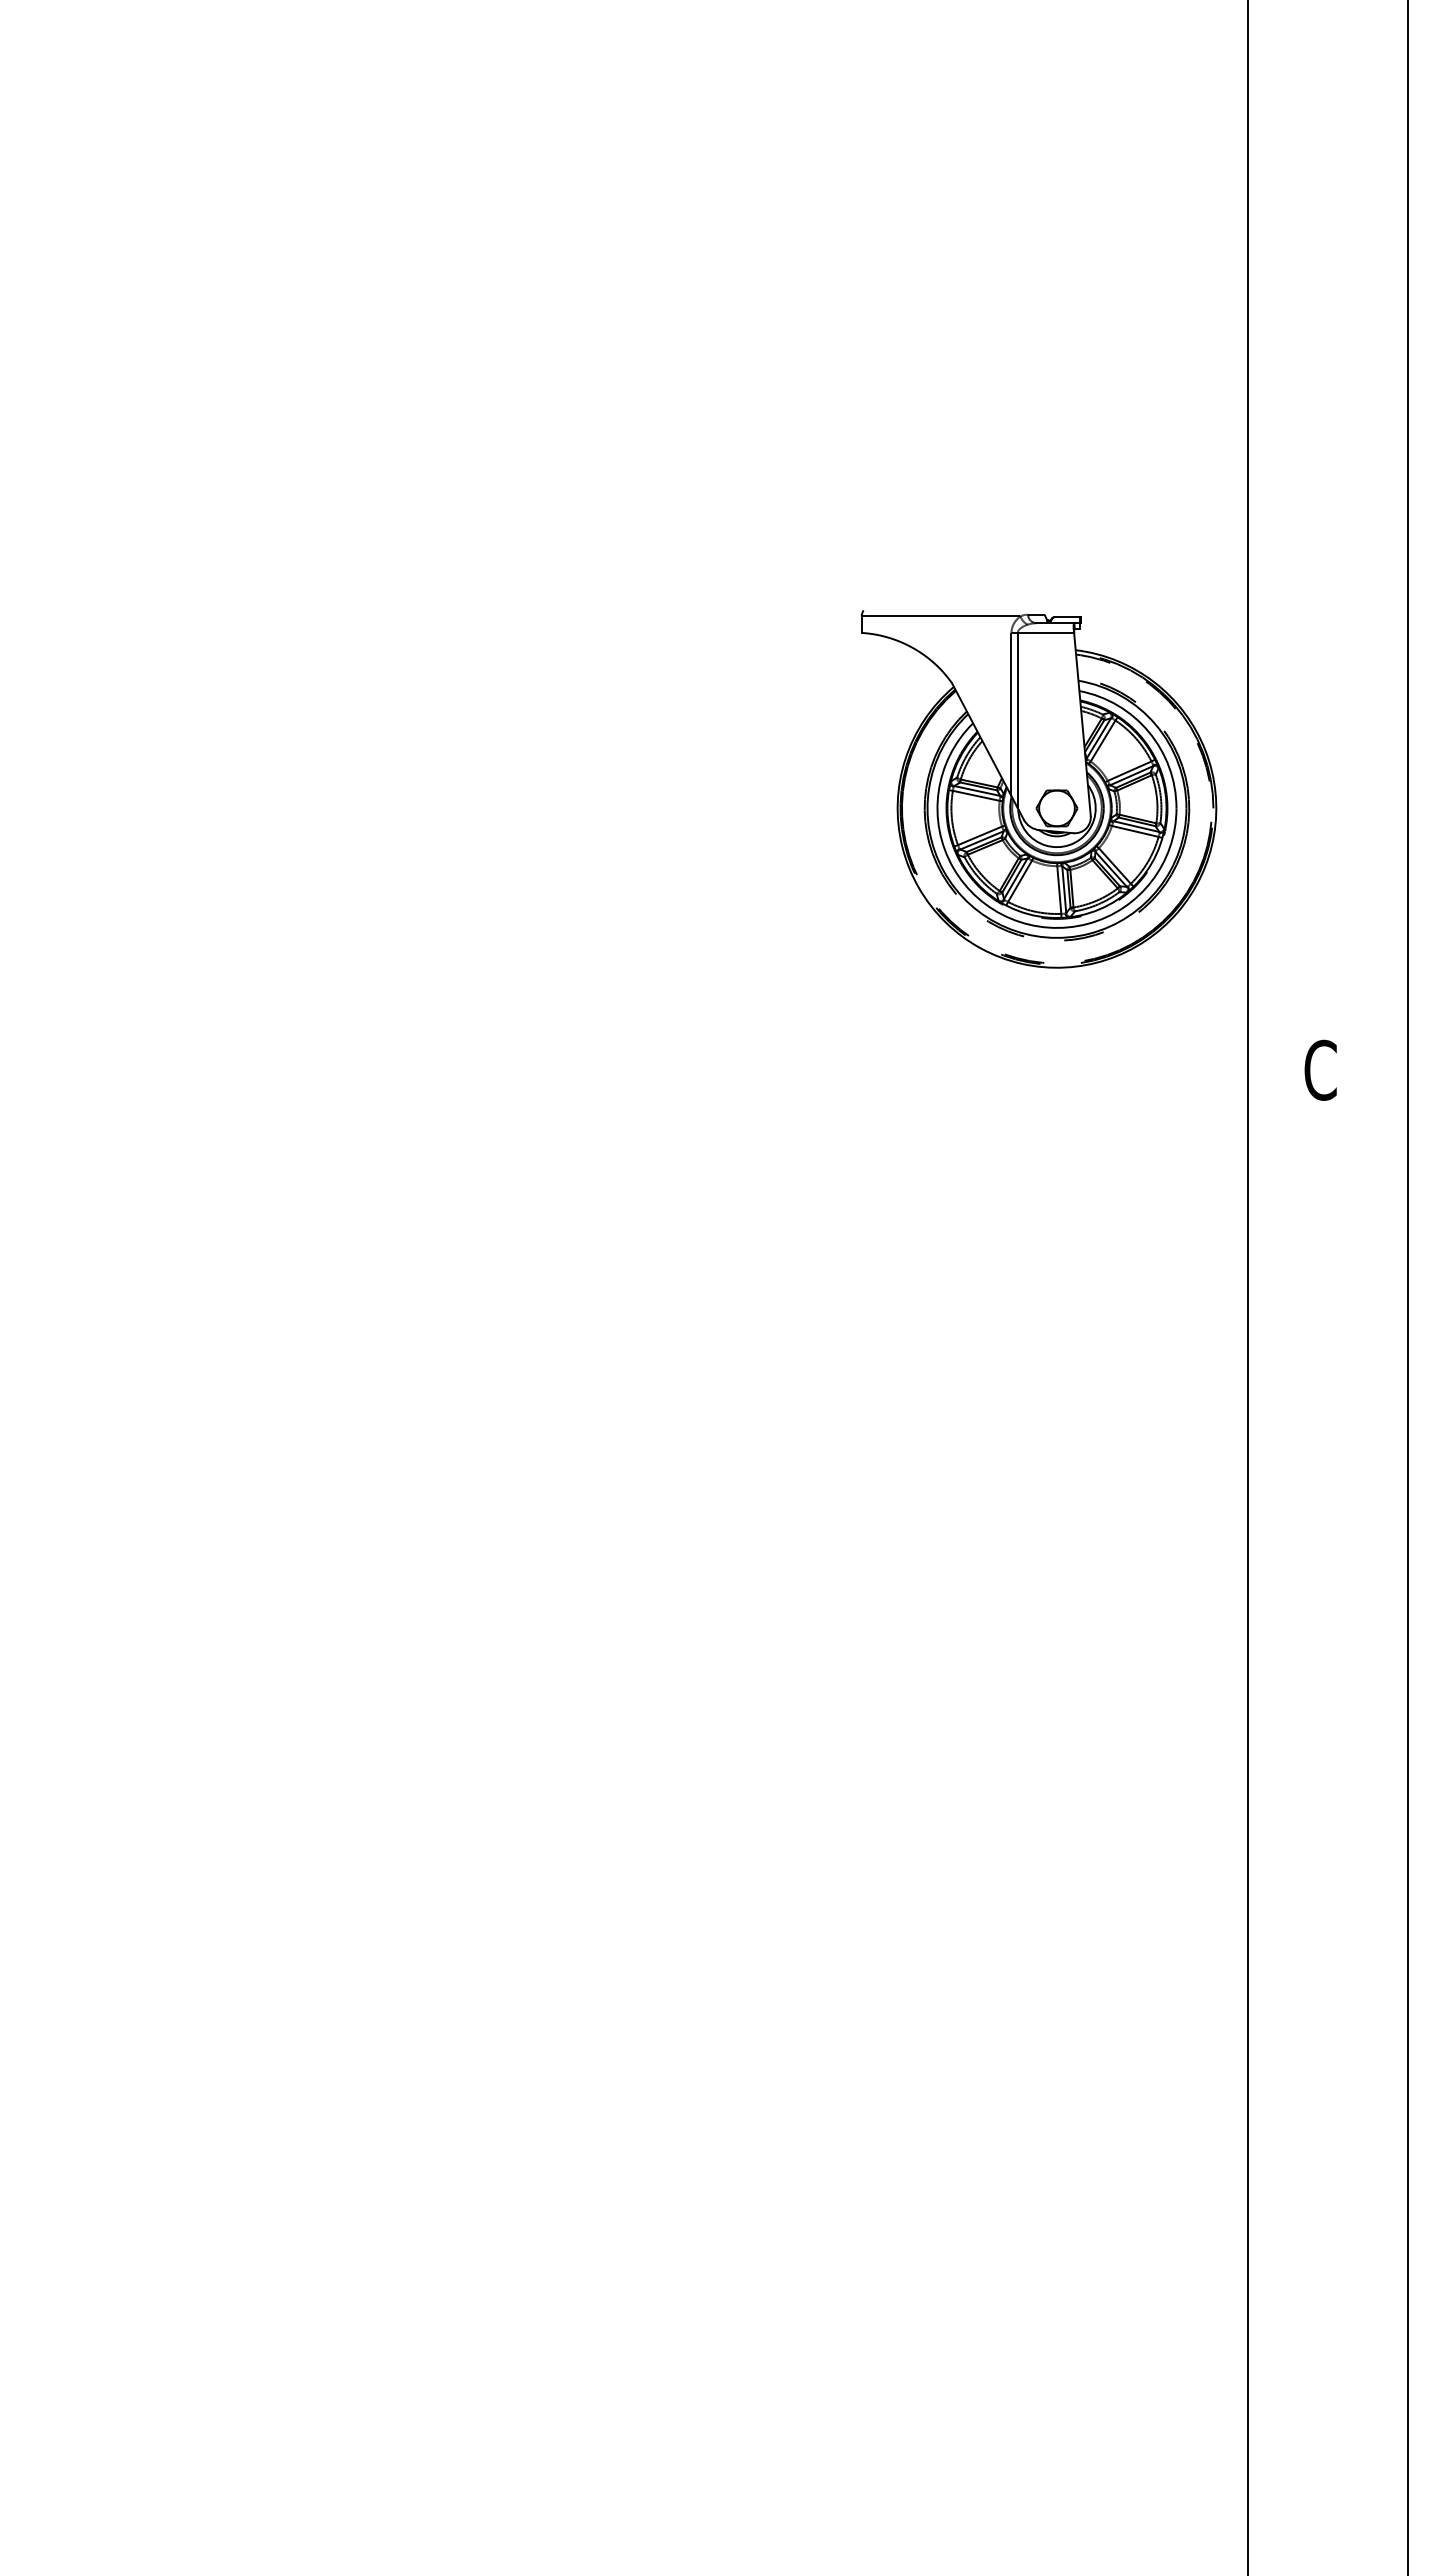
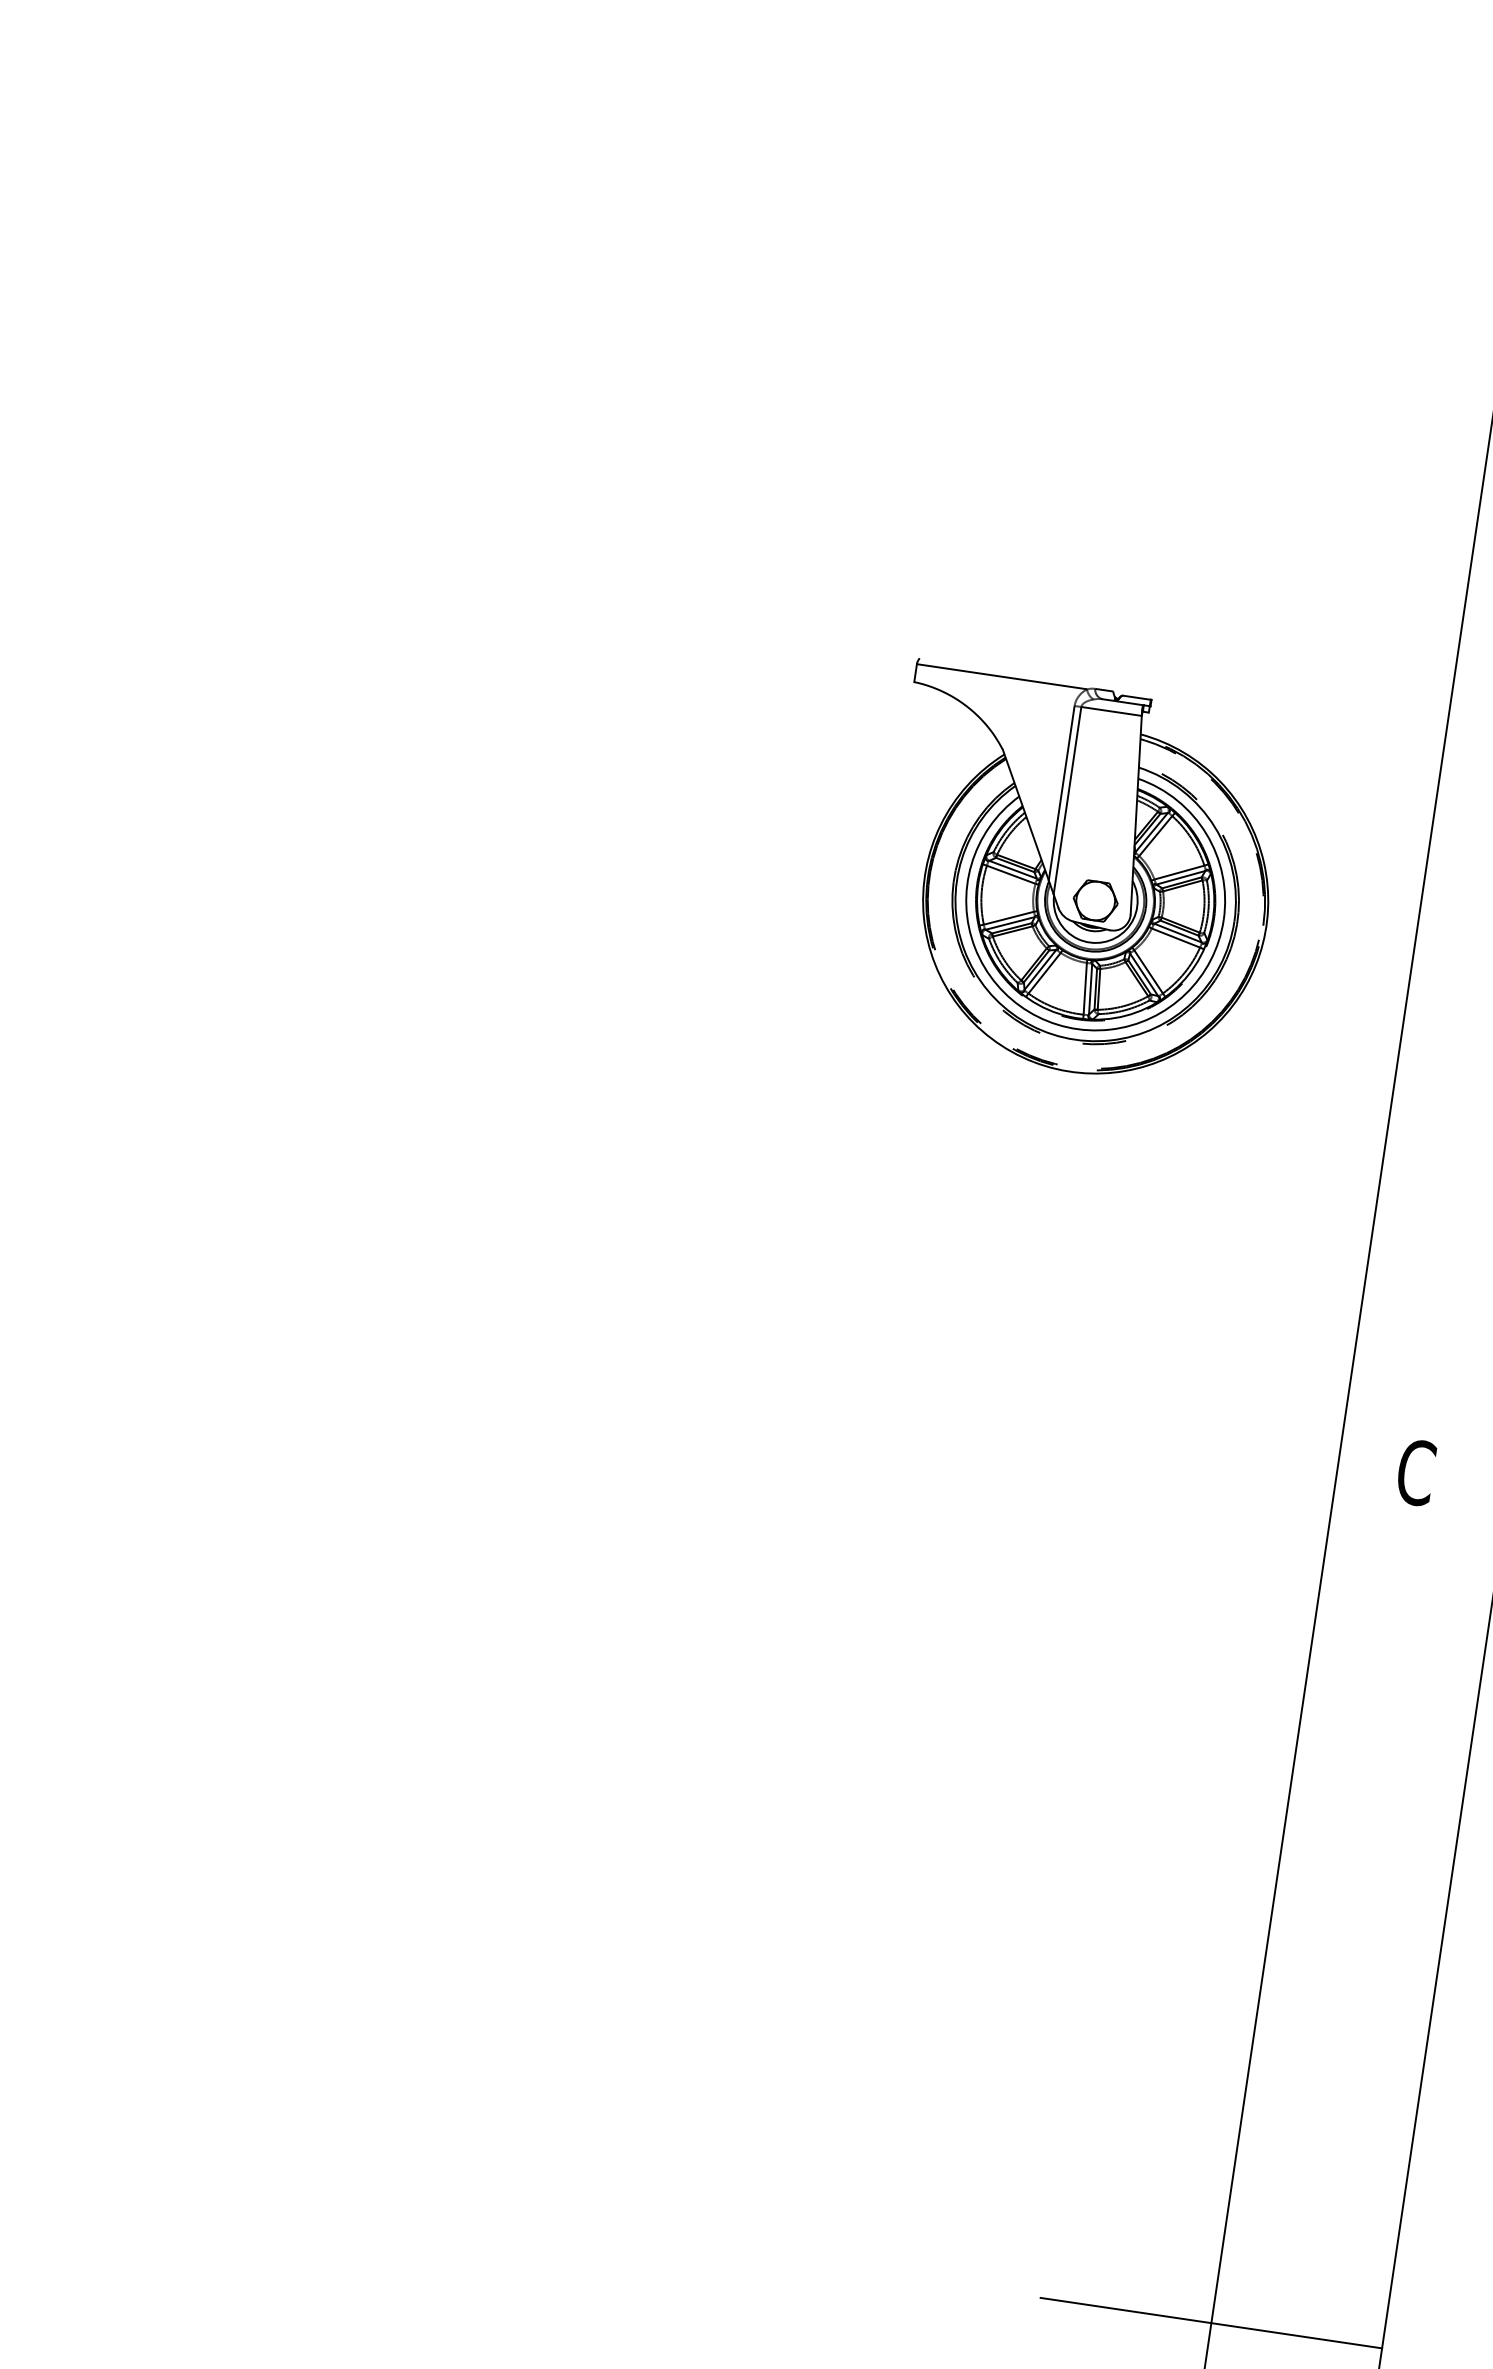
part: (1038, 789) -> (1078, 877), moved
line: (1248, 1874) -> (1211, 2322), added

